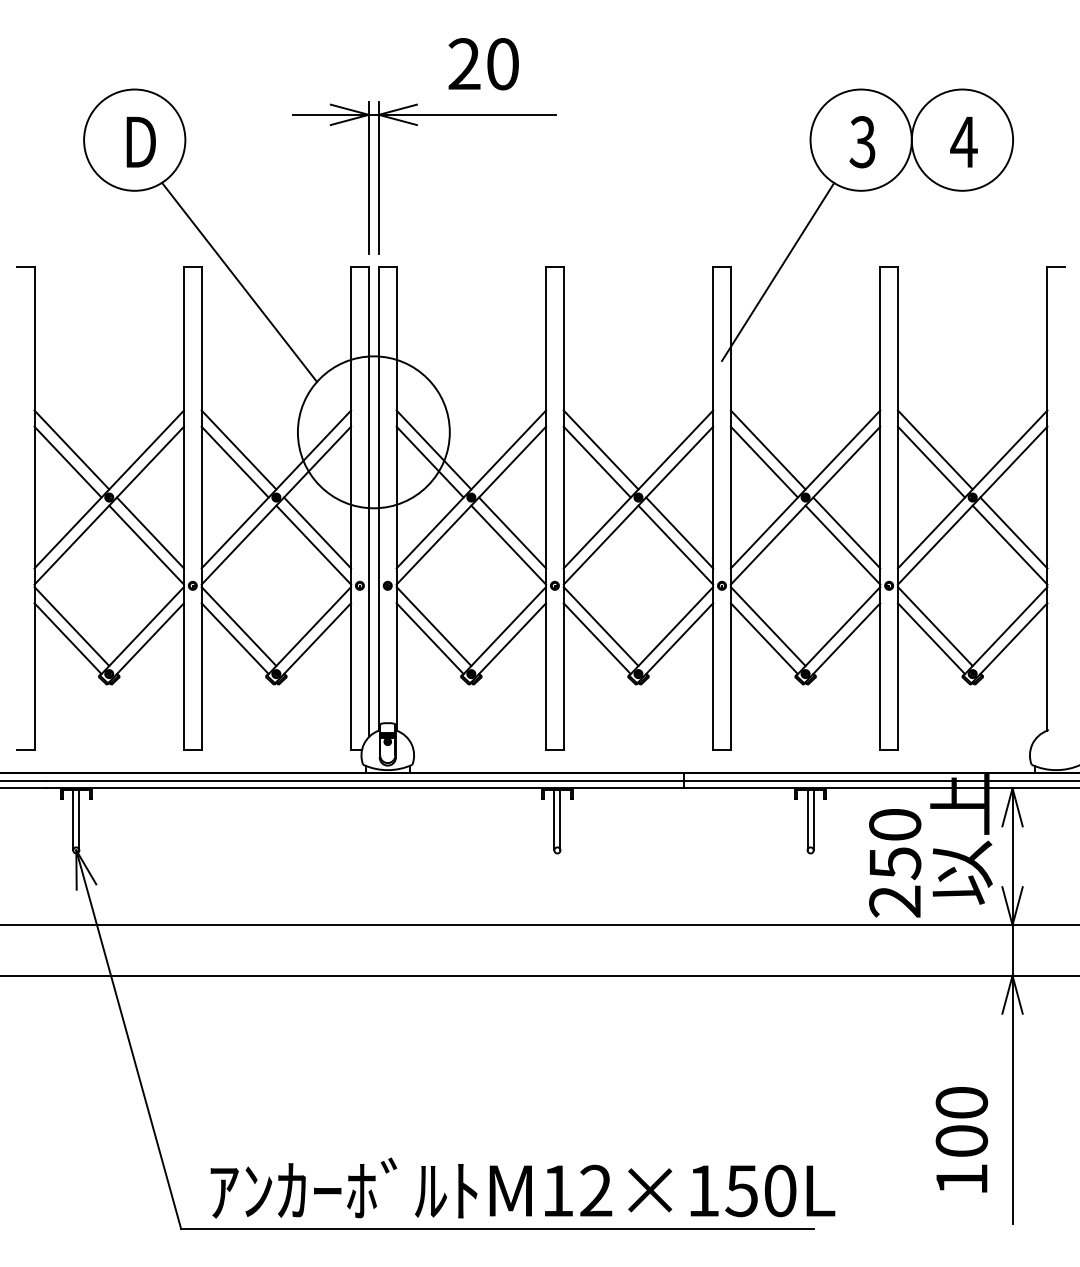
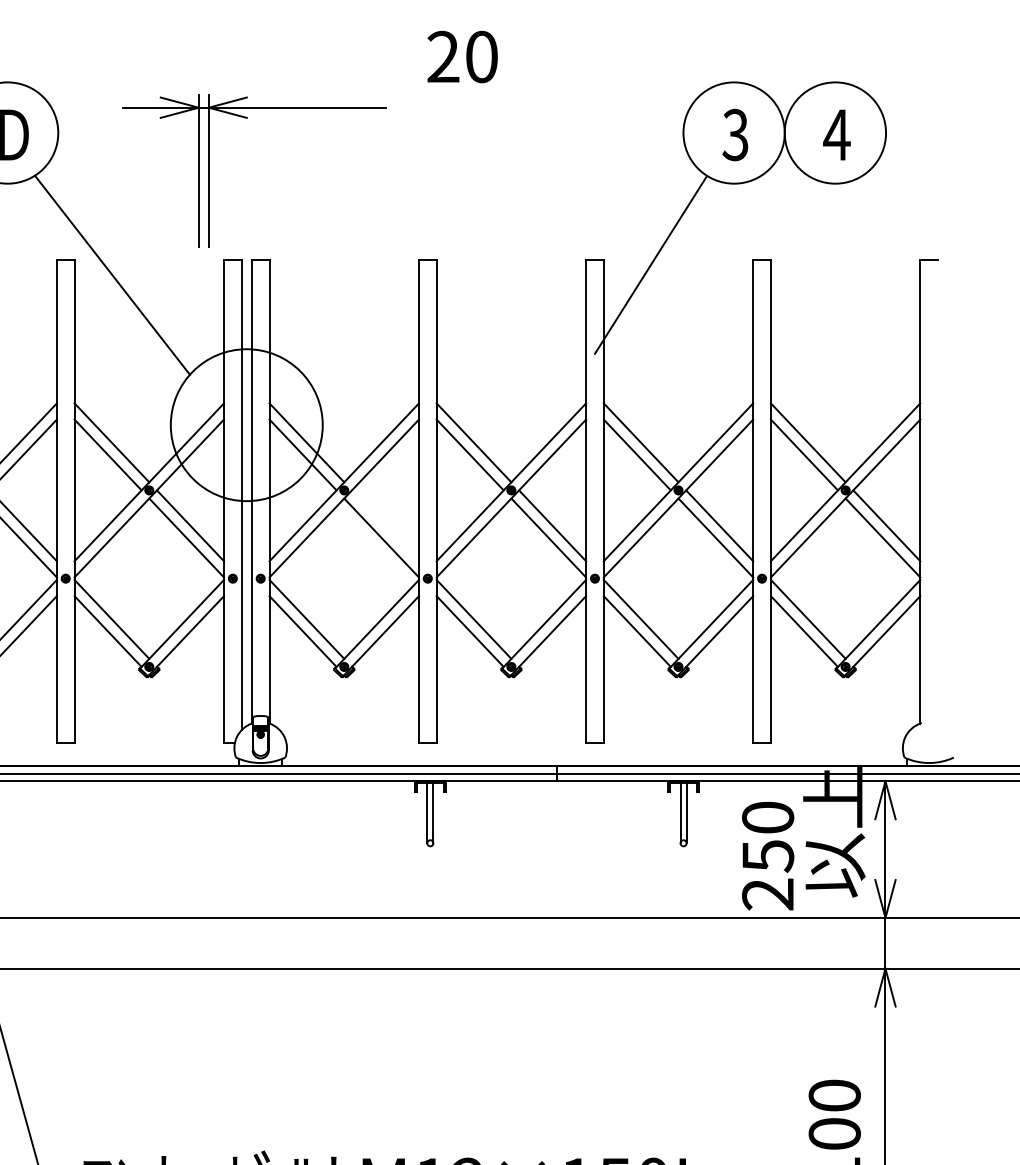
text: (483, 64) -> (462, 57), moved
part: (379, 177) -> (209, 170), moved
line: (512, 532) -> (385, 525), removed

